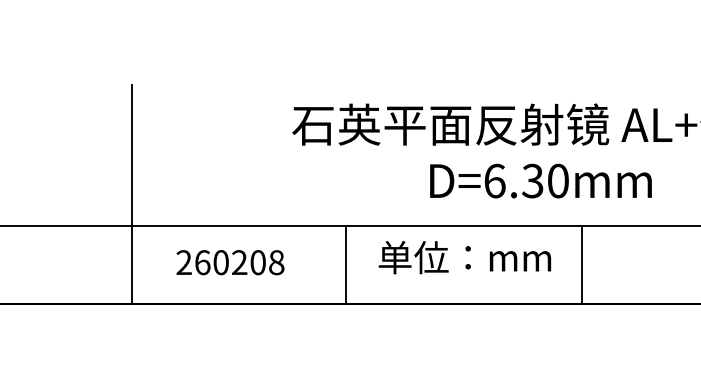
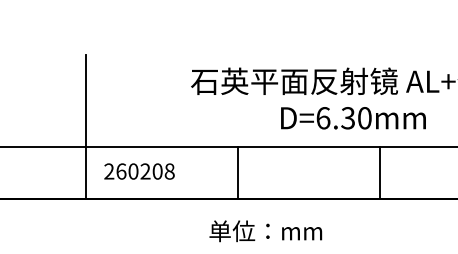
text: (464, 257) -> (265, 231), moved
text: (230, 262) -> (139, 171), moved
line: (346, 264) -> (238, 172), moved

